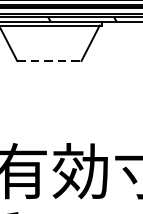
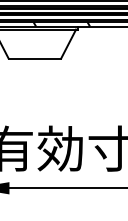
line: (50, 60) -> (35, 58), dashed -> solid

